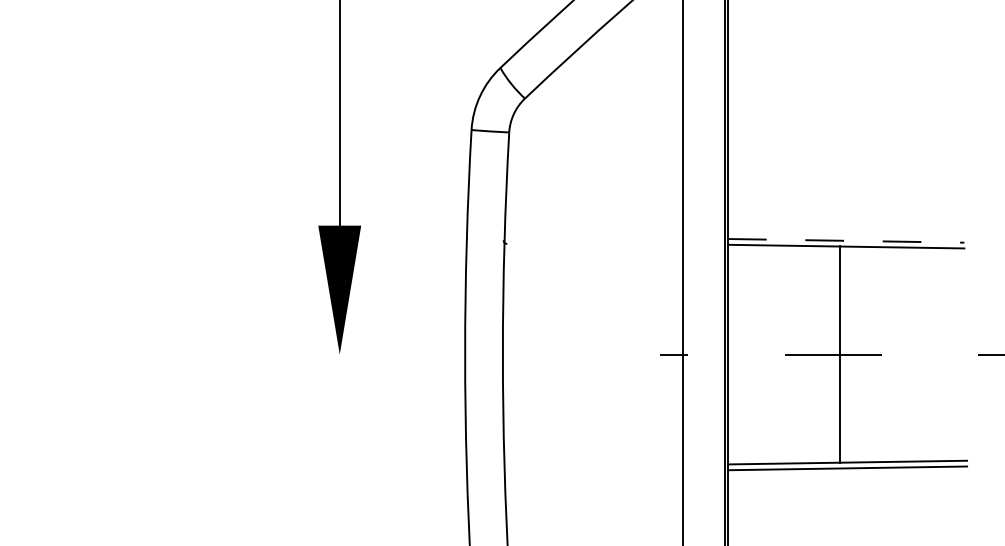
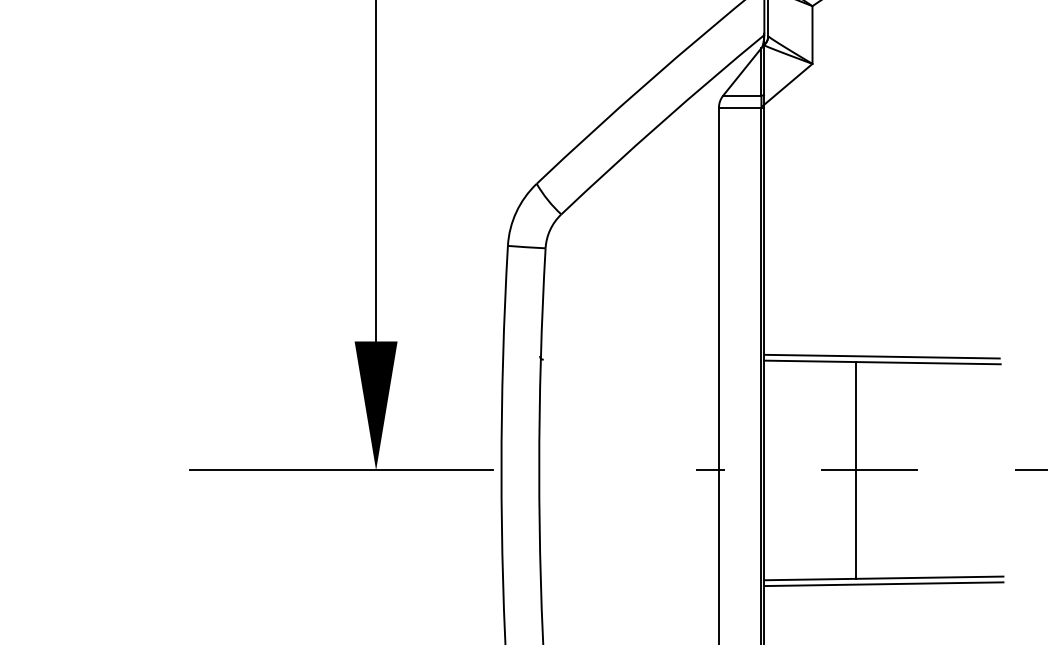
line: (845, 240) -> (881, 356), dashed -> solid
line: (304, 354) -> (340, 470), added
line: (840, 354) -> (855, 470), moved

